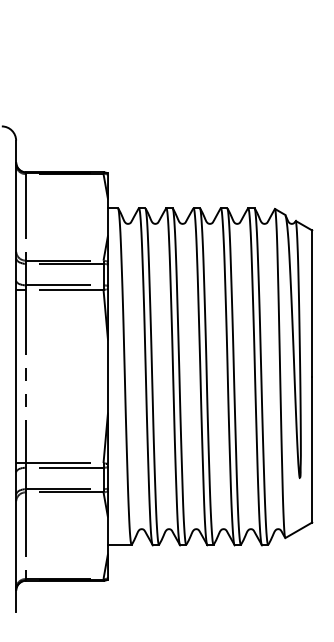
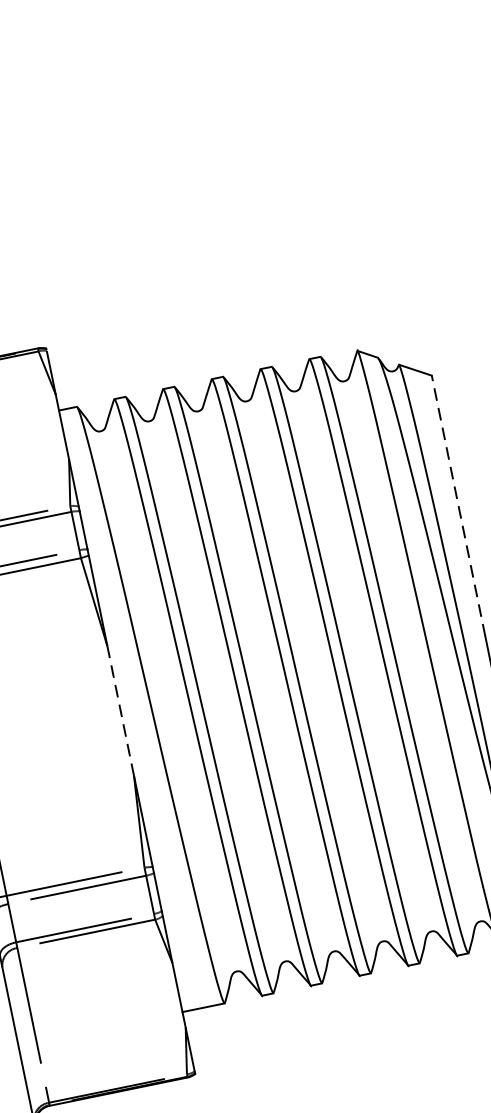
line: (312, 303) -> (459, 505), solid -> dashed
line: (108, 376) -> (121, 711), solid -> dashed

